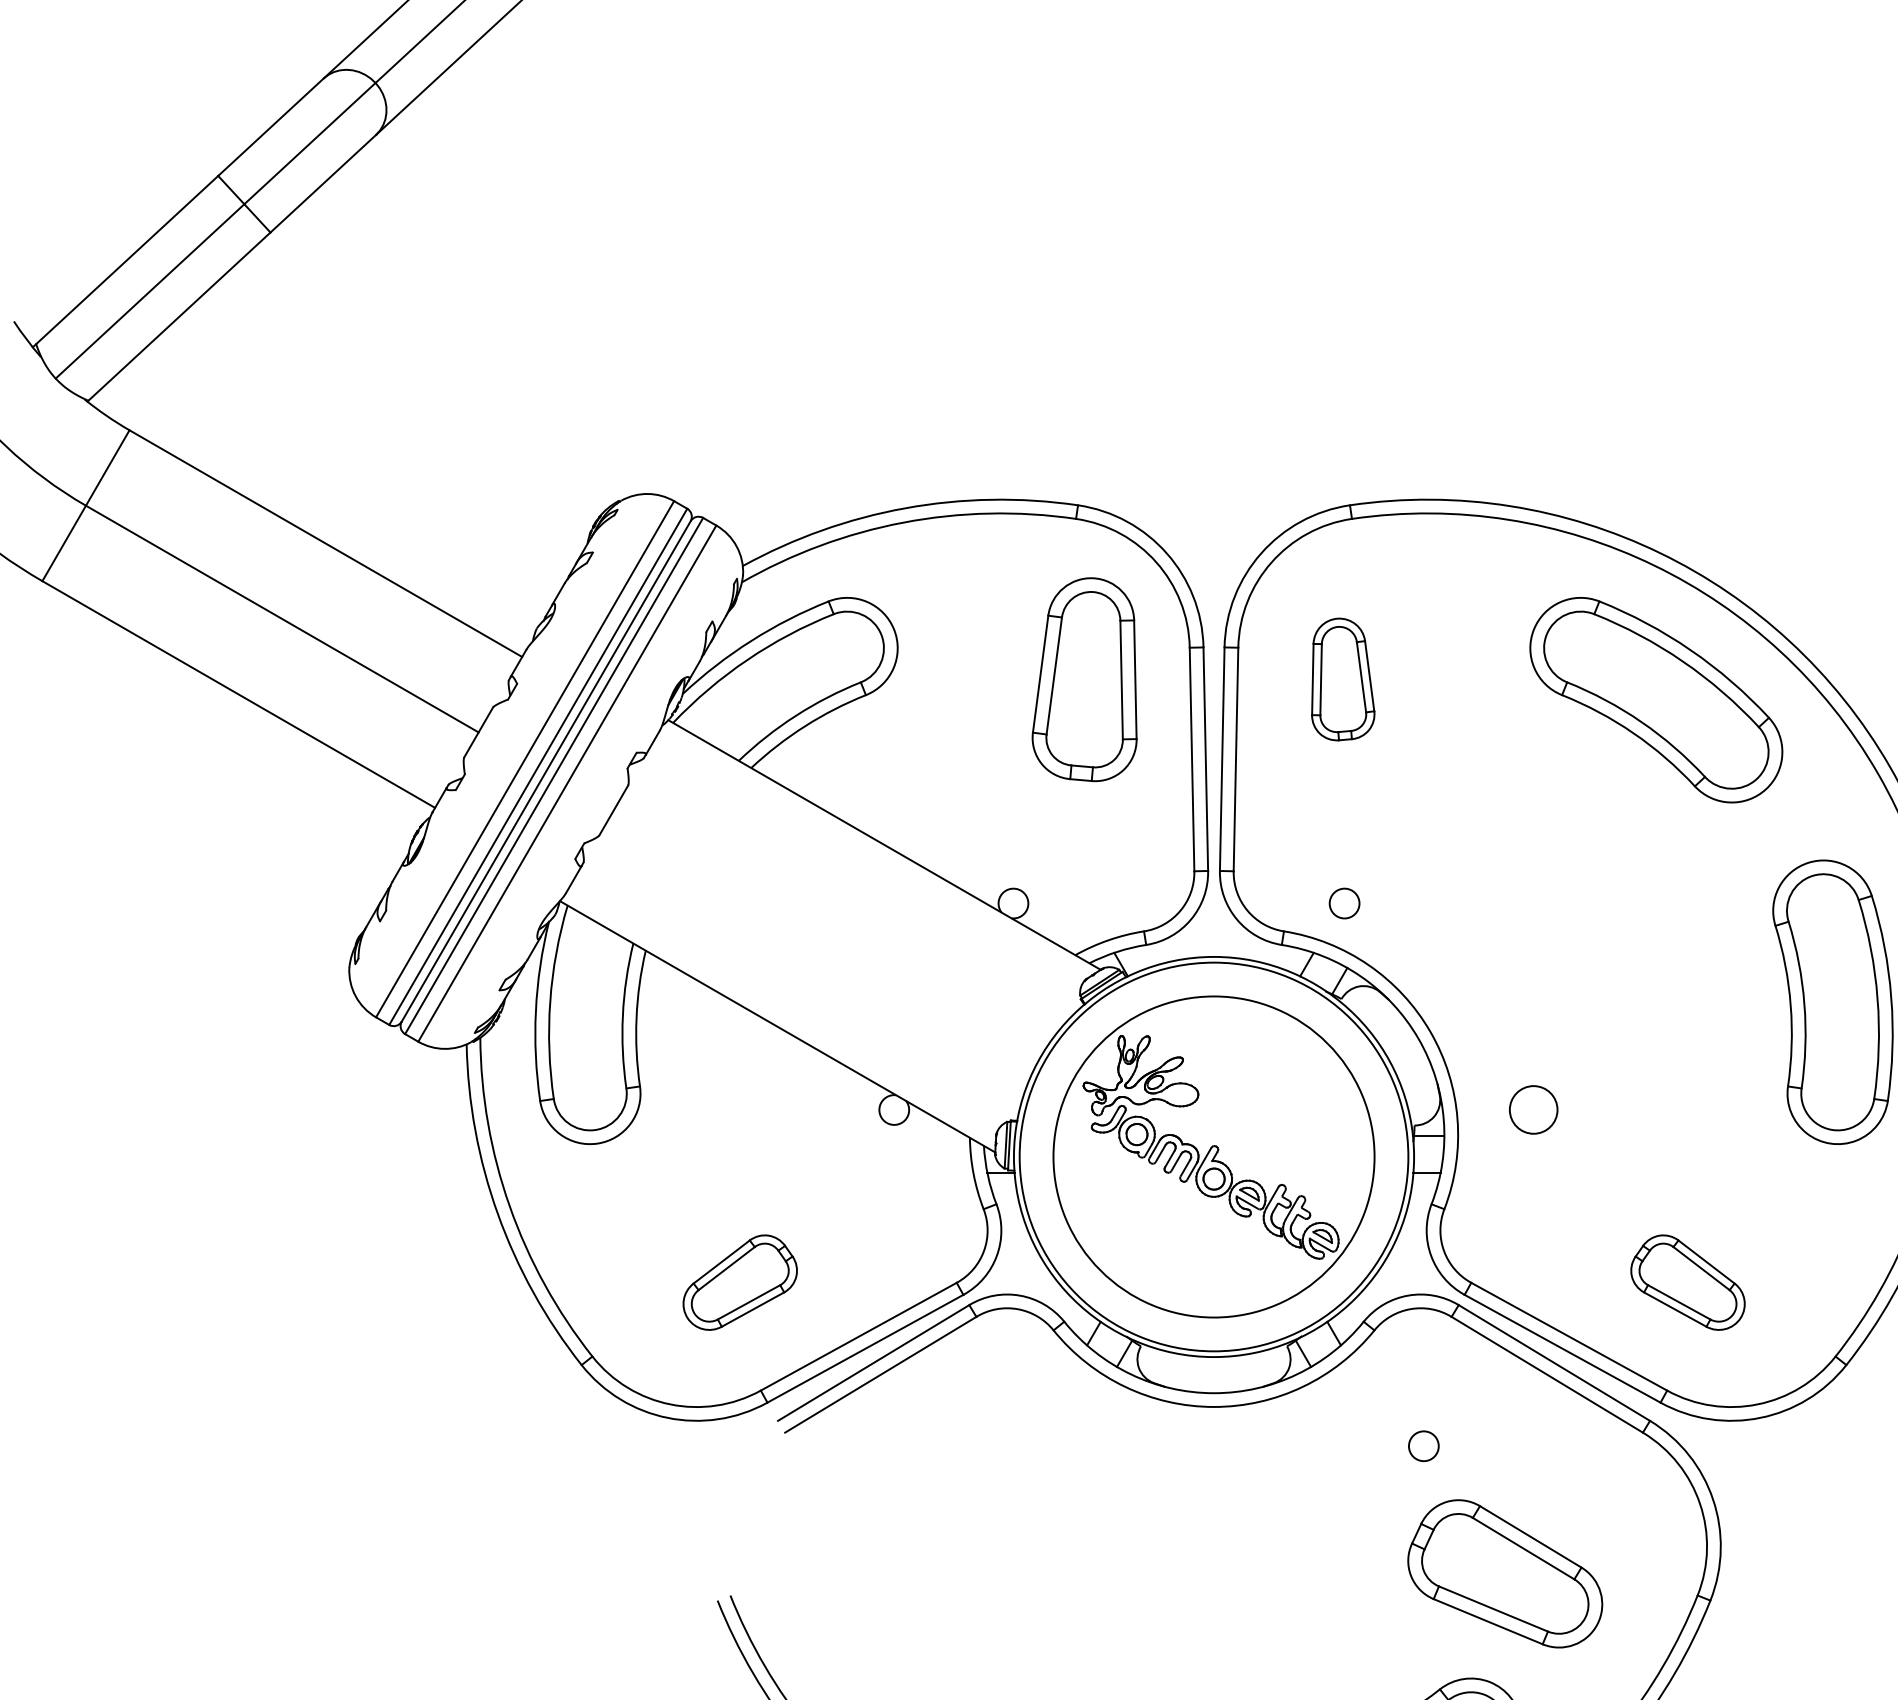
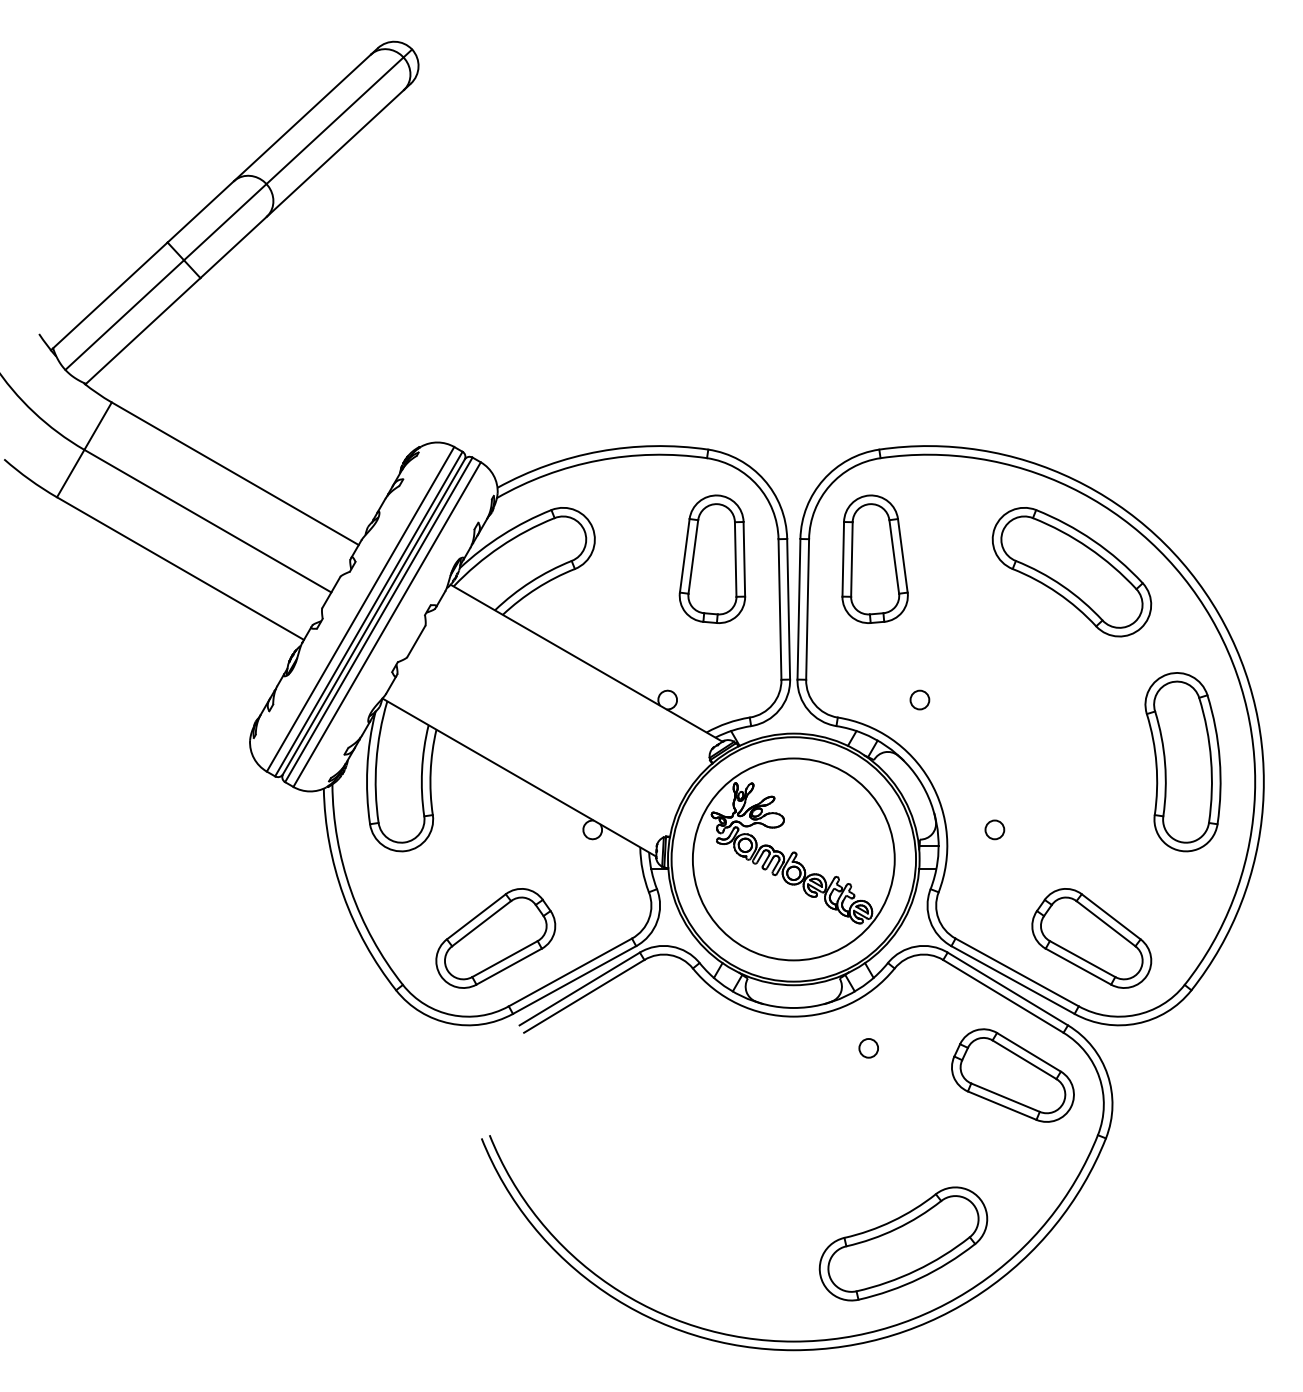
part: (1342, 678) -> (874, 558), size x1.67
circle: (1343, 902) -> (919, 699), moved
circle: (1533, 1109) -> (994, 829), size x0.62
part: (739, 1282) -> (495, 938), size x1.67
part: (1687, 1282) -> (1091, 938), size x1.67
circle: (1423, 1446) -> (868, 1048), moved
part: (1504, 1573) -> (1012, 1075), moved

